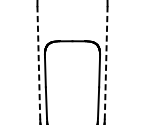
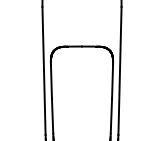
line: (39, 62) -> (44, 70), dashed -> solid
line: (105, 63) -> (119, 71), dashed -> solid

